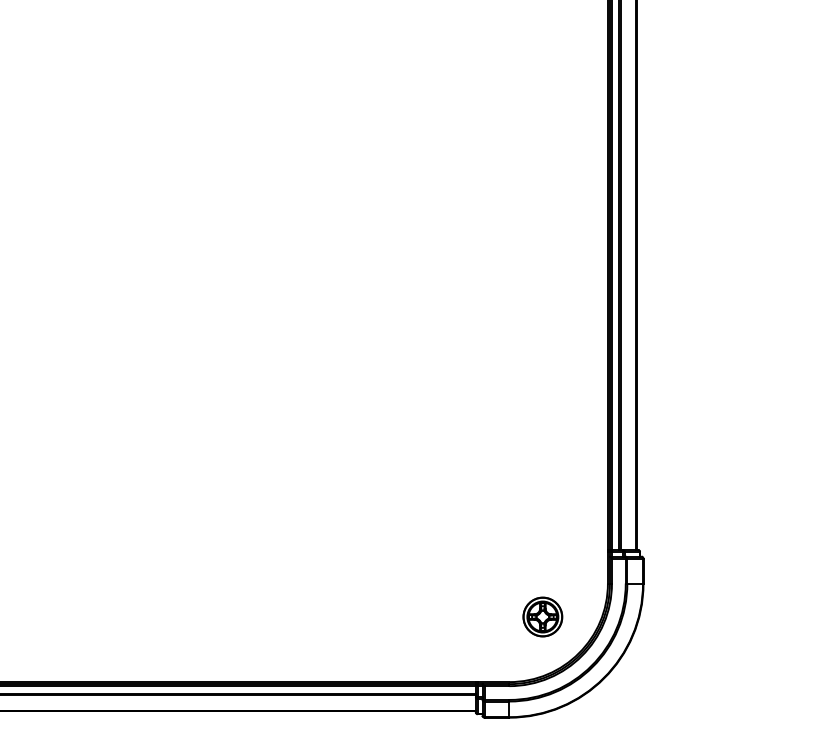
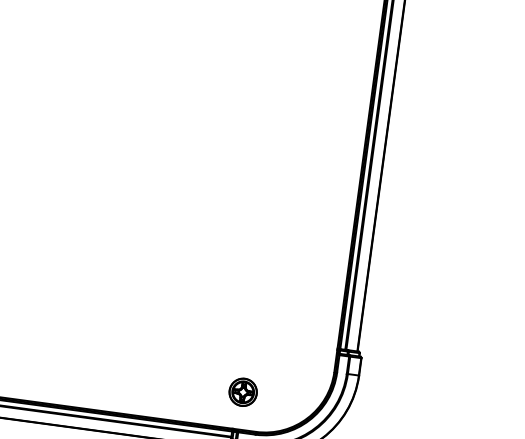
part: (542, 616) -> (242, 391), moved

